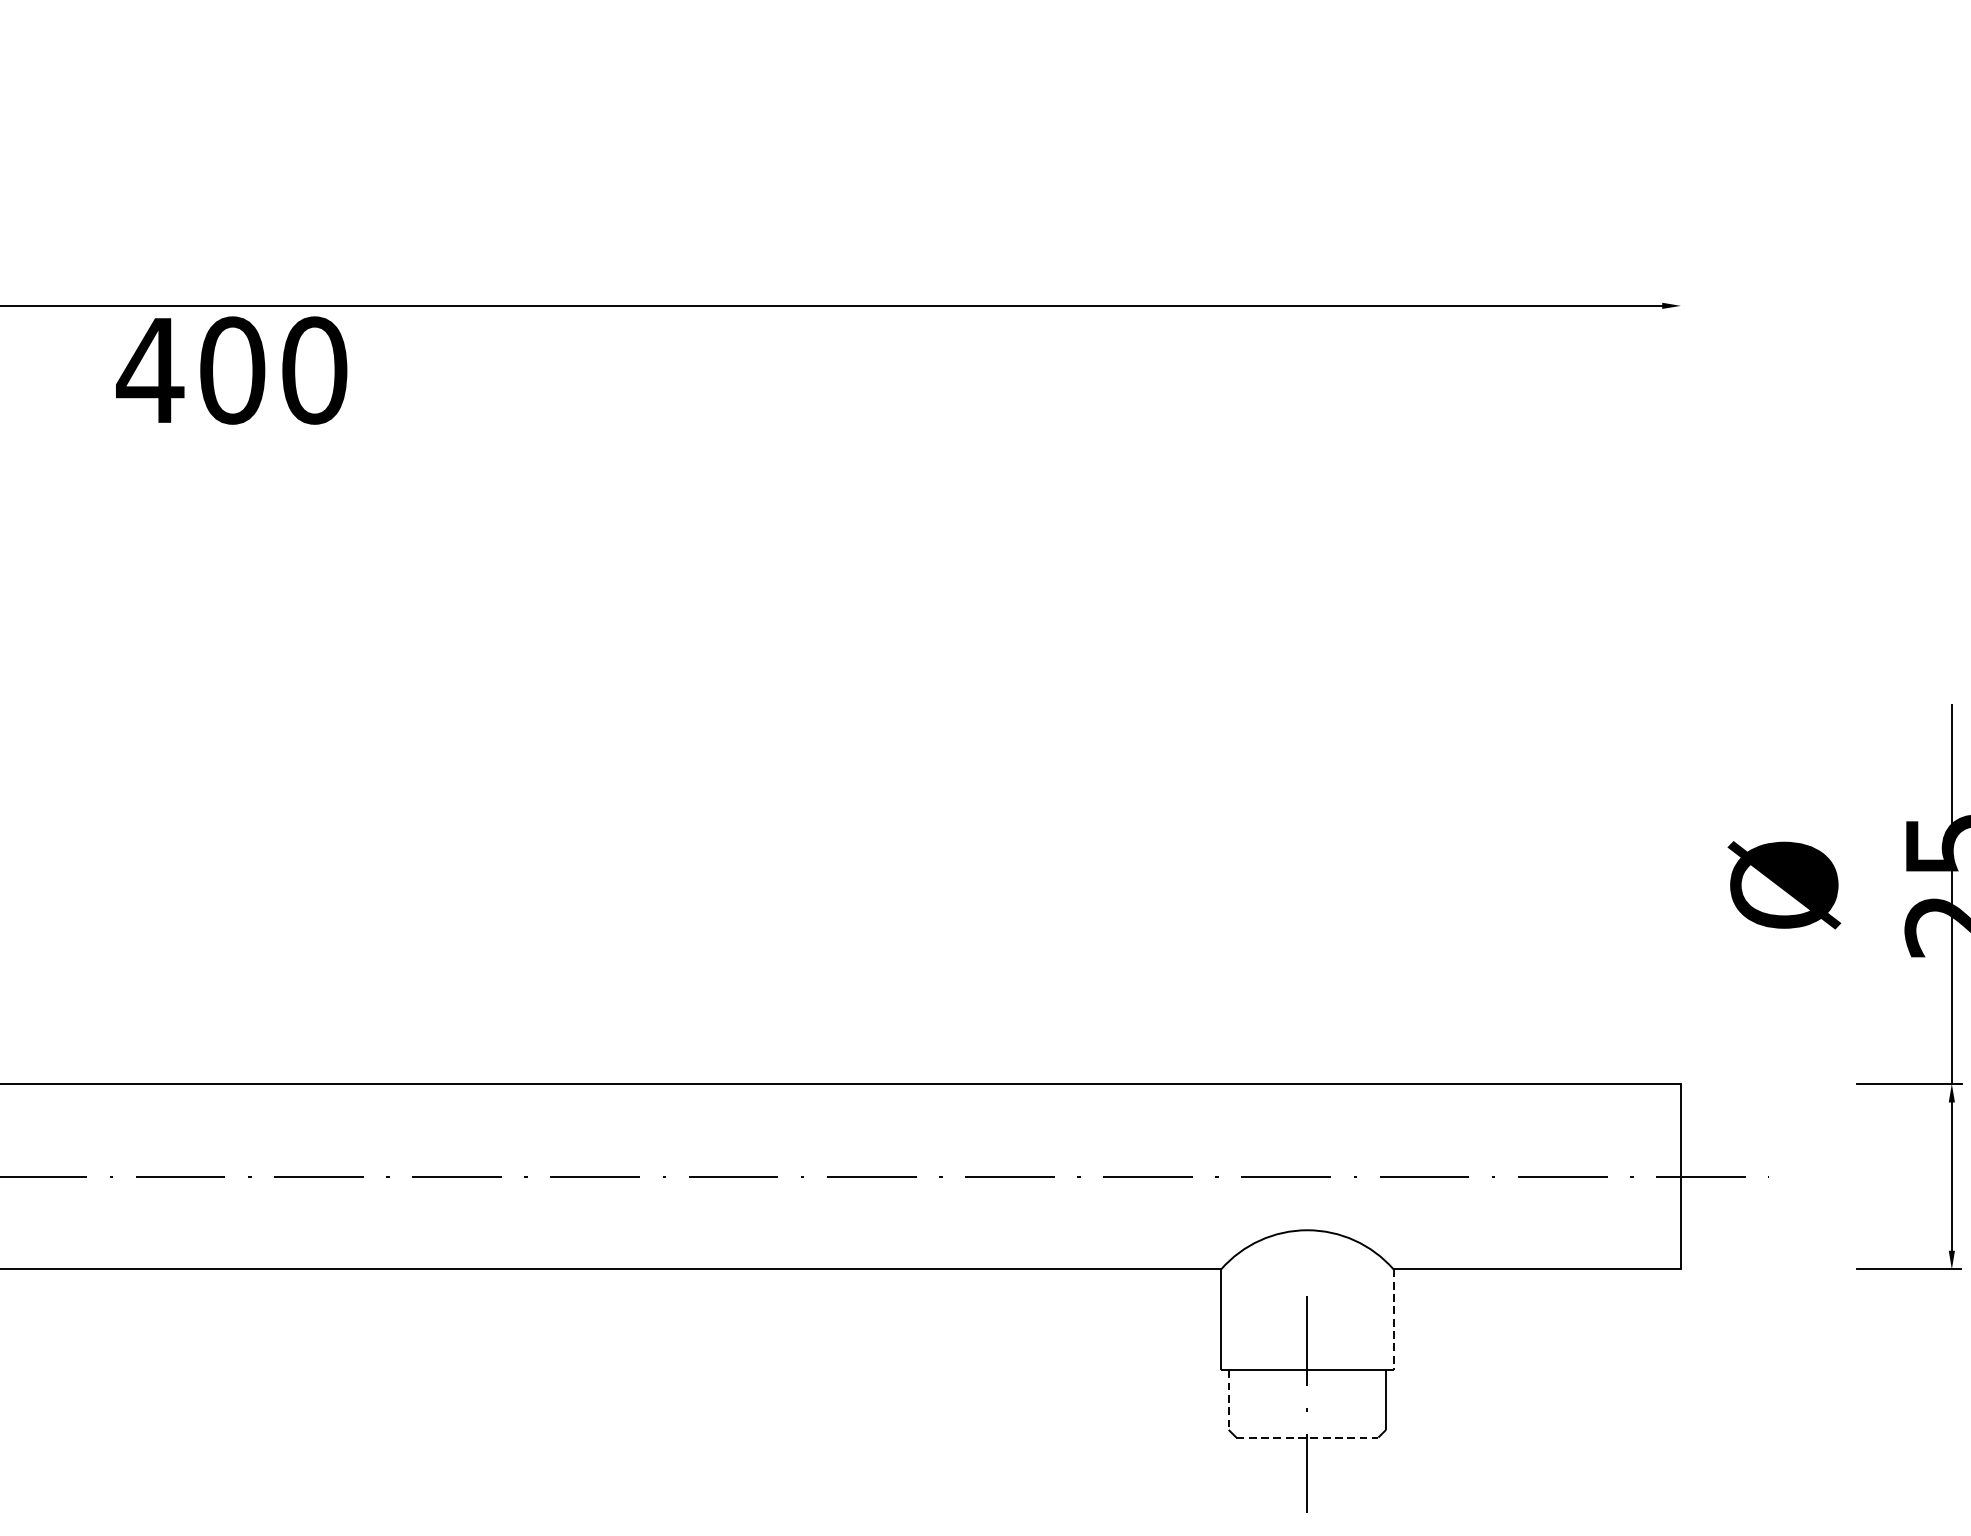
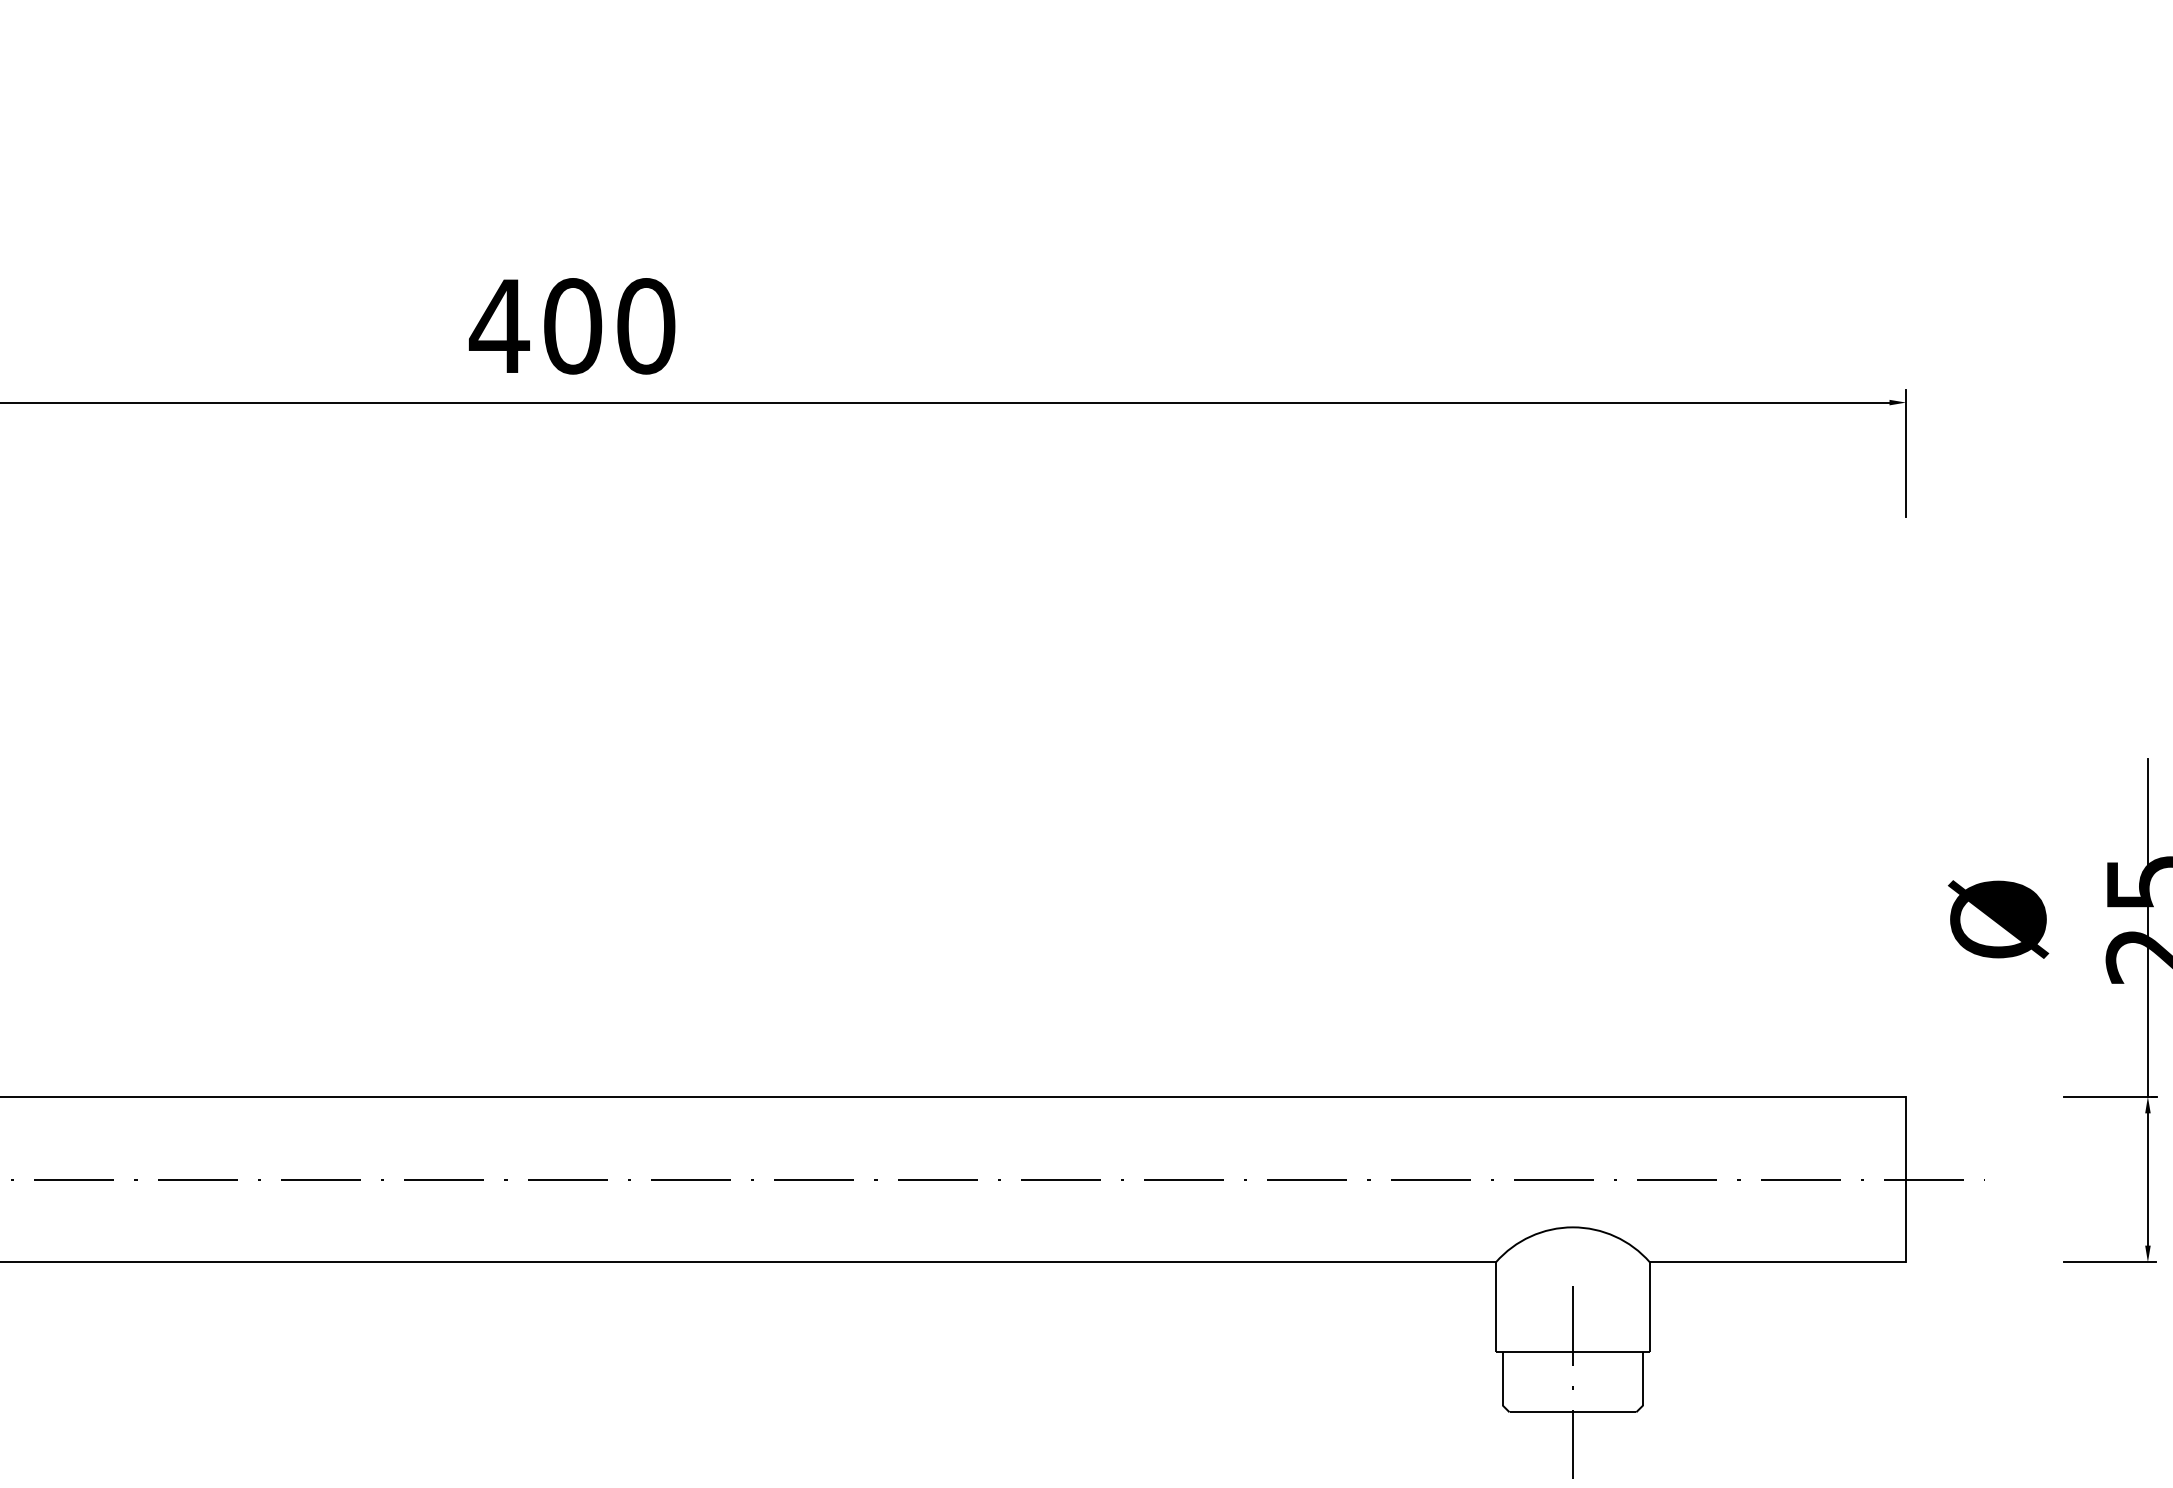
line: (1681, 361) -> (1906, 452), added
text: (232, 370) -> (572, 326), moved
line: (1393, 1320) -> (1649, 1307), dashed -> solid
line: (1228, 1399) -> (1502, 1378), dashed -> solid
line: (1308, 1437) -> (1573, 1412), dashed -> solid

